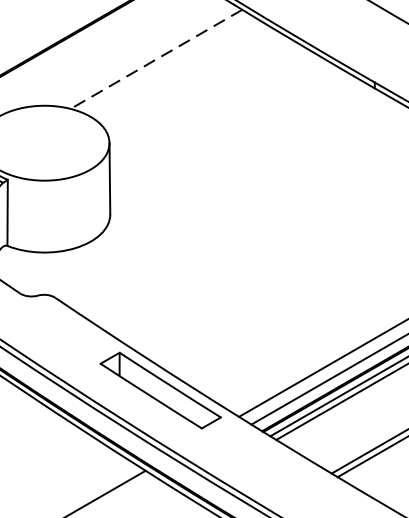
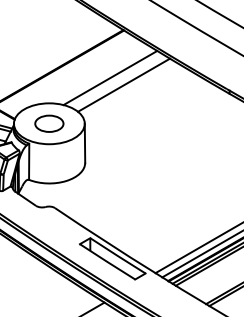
line: (154, 60) -> (109, 78), dashed -> solid
line: (182, 71) -> (124, 84), added
part: (44, 142) -> (49, 123), added

